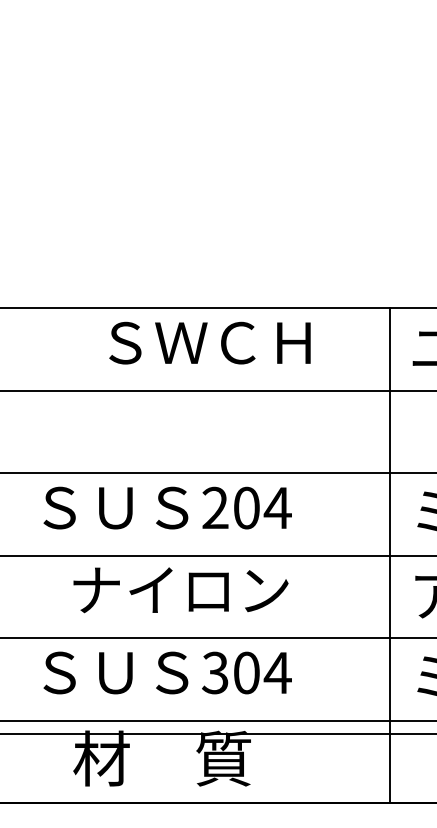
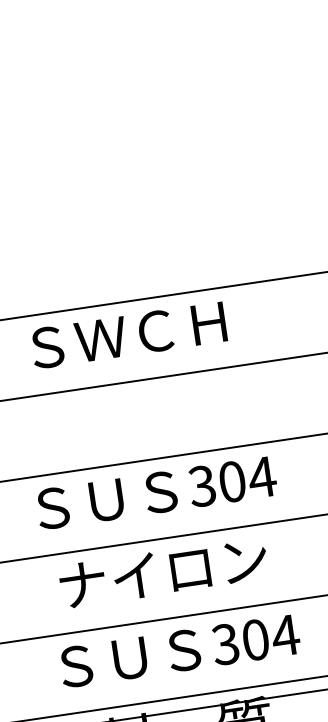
text: (209, 342) -> (128, 334), moved
text: (215, 508) -> (202, 486), 204 -> 304
text: (180, 590) -> (163, 572), moved

